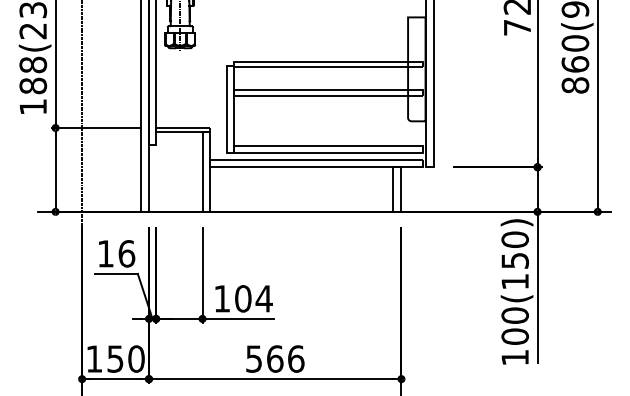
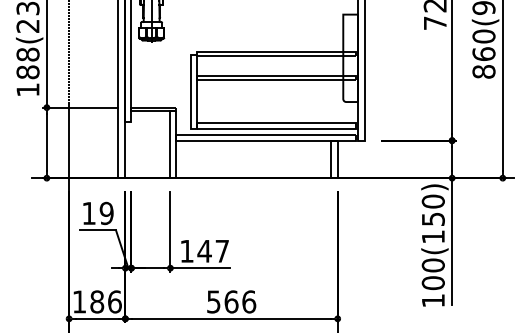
text: (126, 253) -> (106, 213), 16 -> 19
text: (253, 297) -> (213, 250), 104 -> 147
text: (125, 358) -> (105, 301), 150 -> 186

